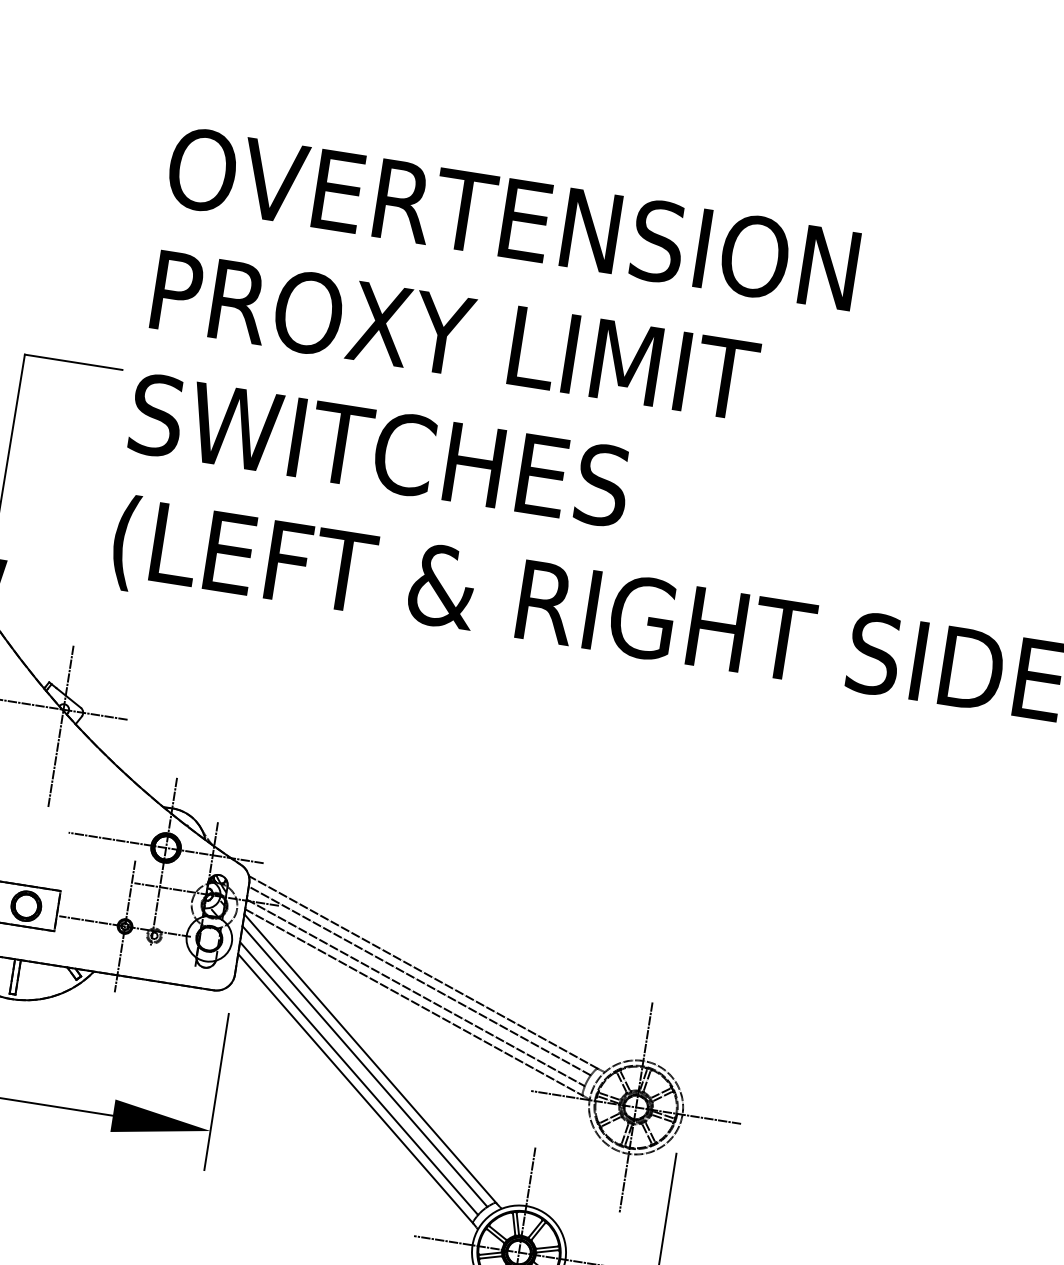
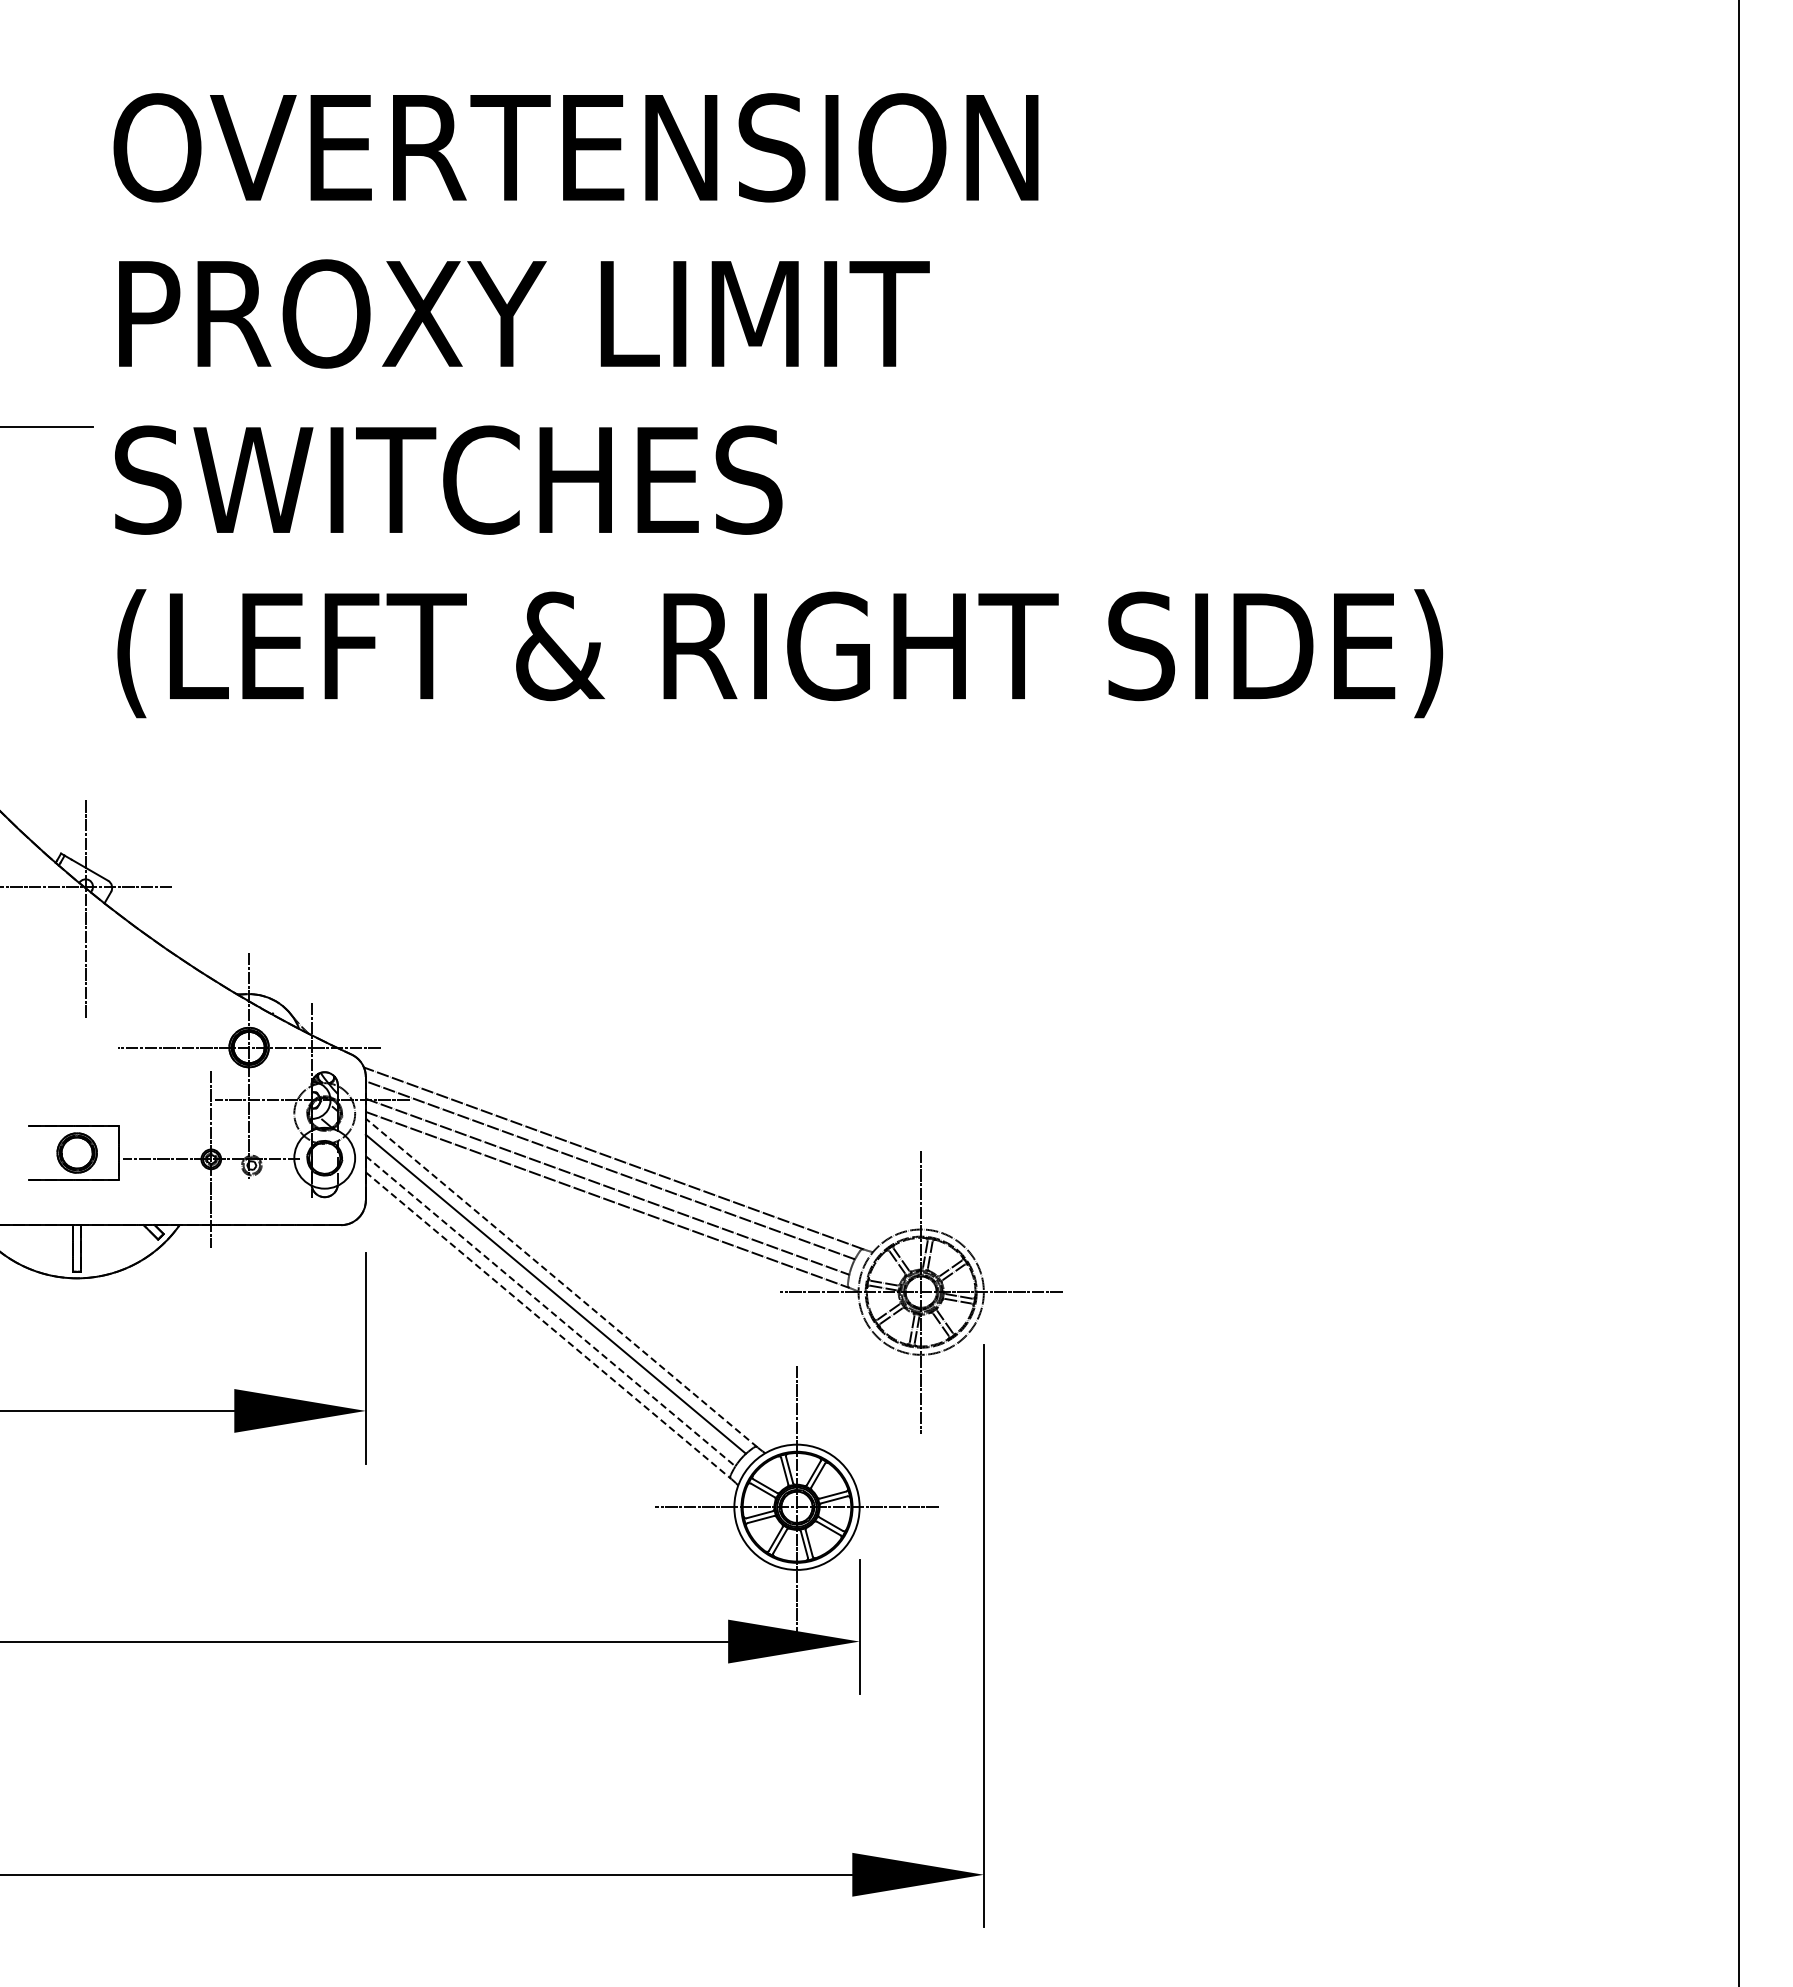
line: (370, 1058) -> (561, 1282), solid -> dashed
line: (359, 1078) -> (551, 1311), solid -> dashed
line: (355, 1088) -> (548, 1325), solid -> dashed

